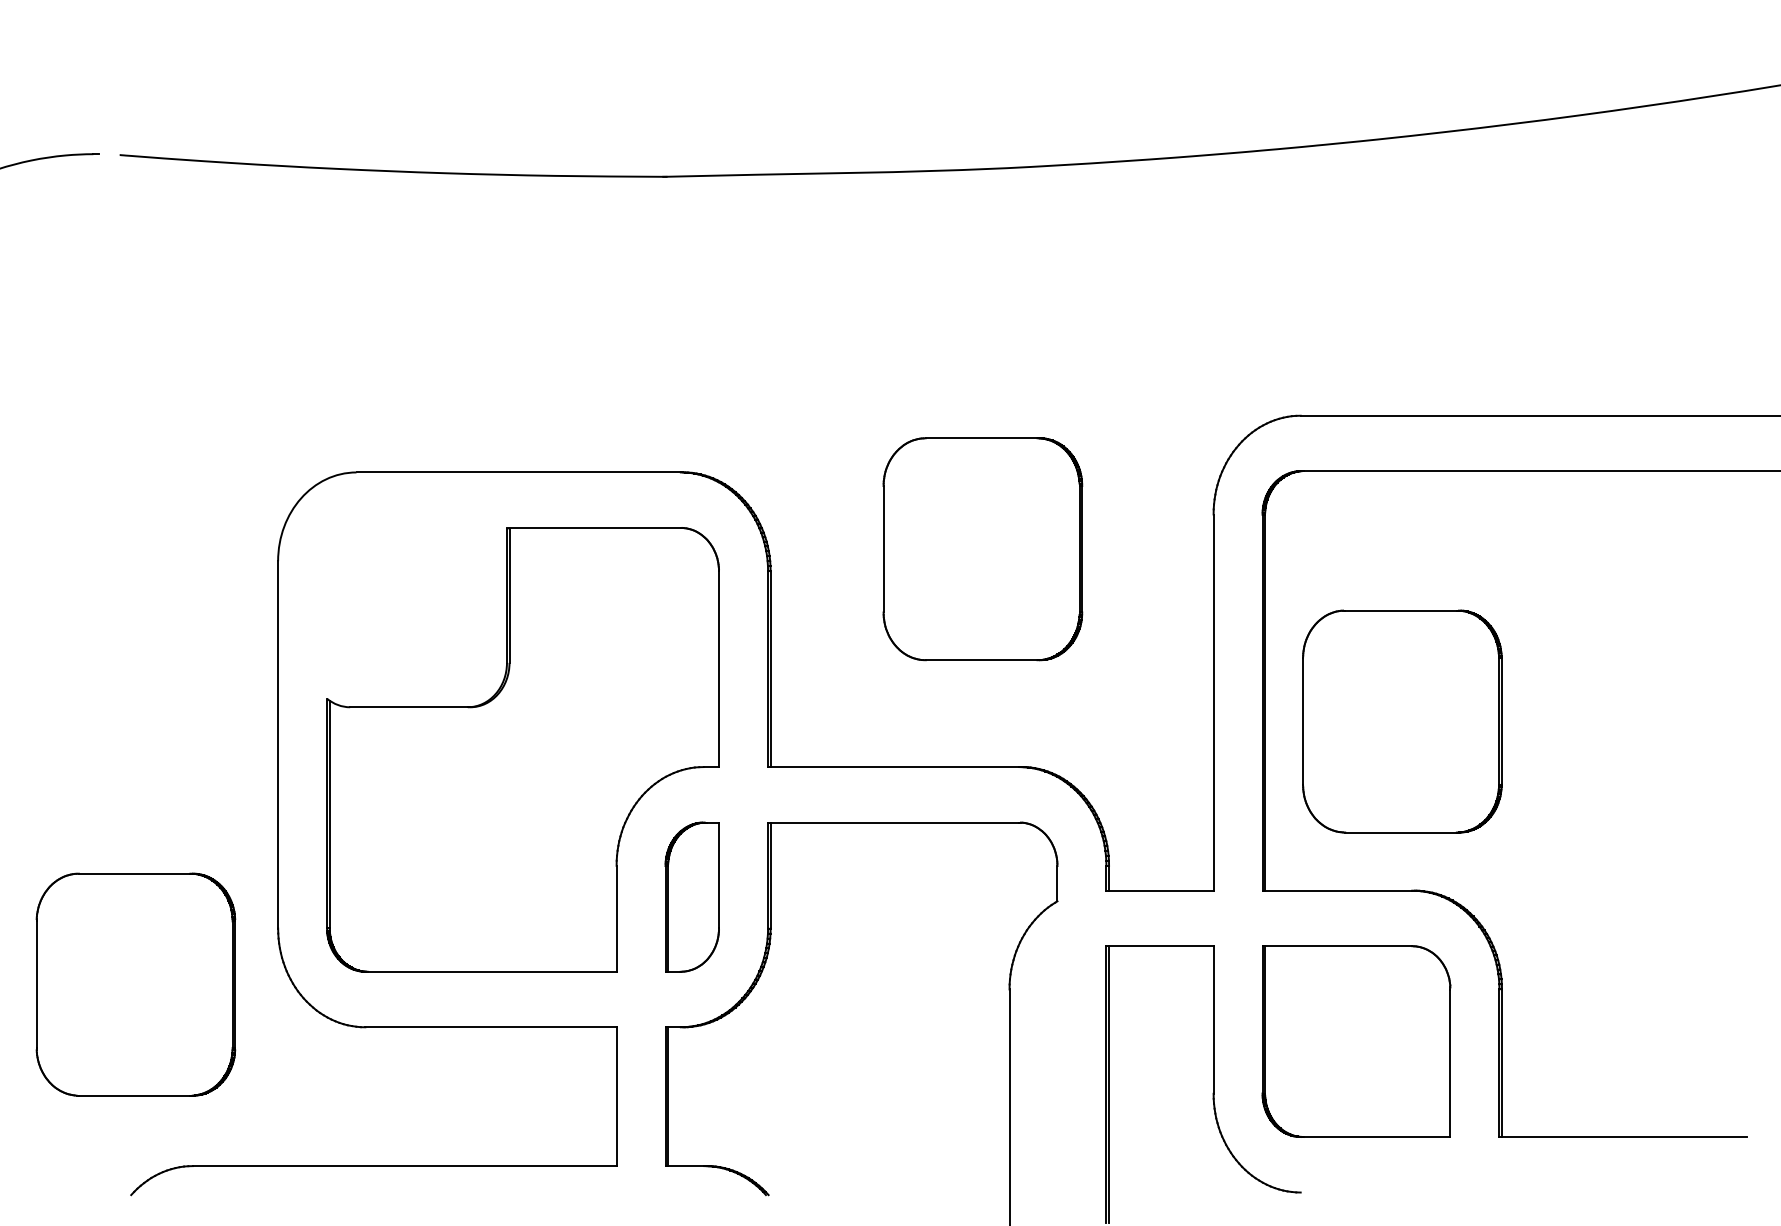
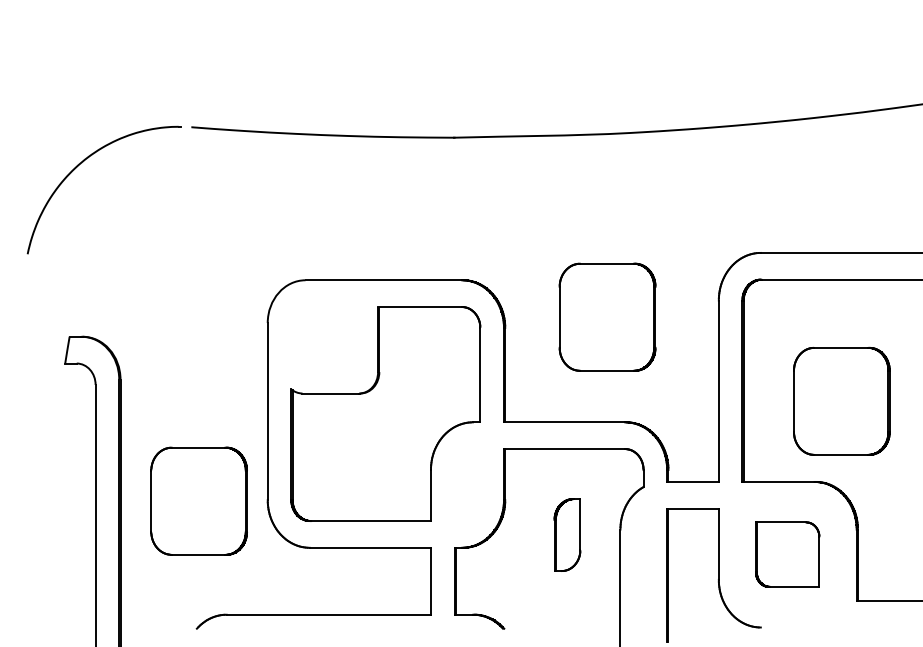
part: (1401, 719) -> (841, 400), moved
part: (692, 895) -> (567, 534), moved
part: (134, 983) -> (198, 500), moved
part: (1355, 1041) -> (787, 554), size x0.7

